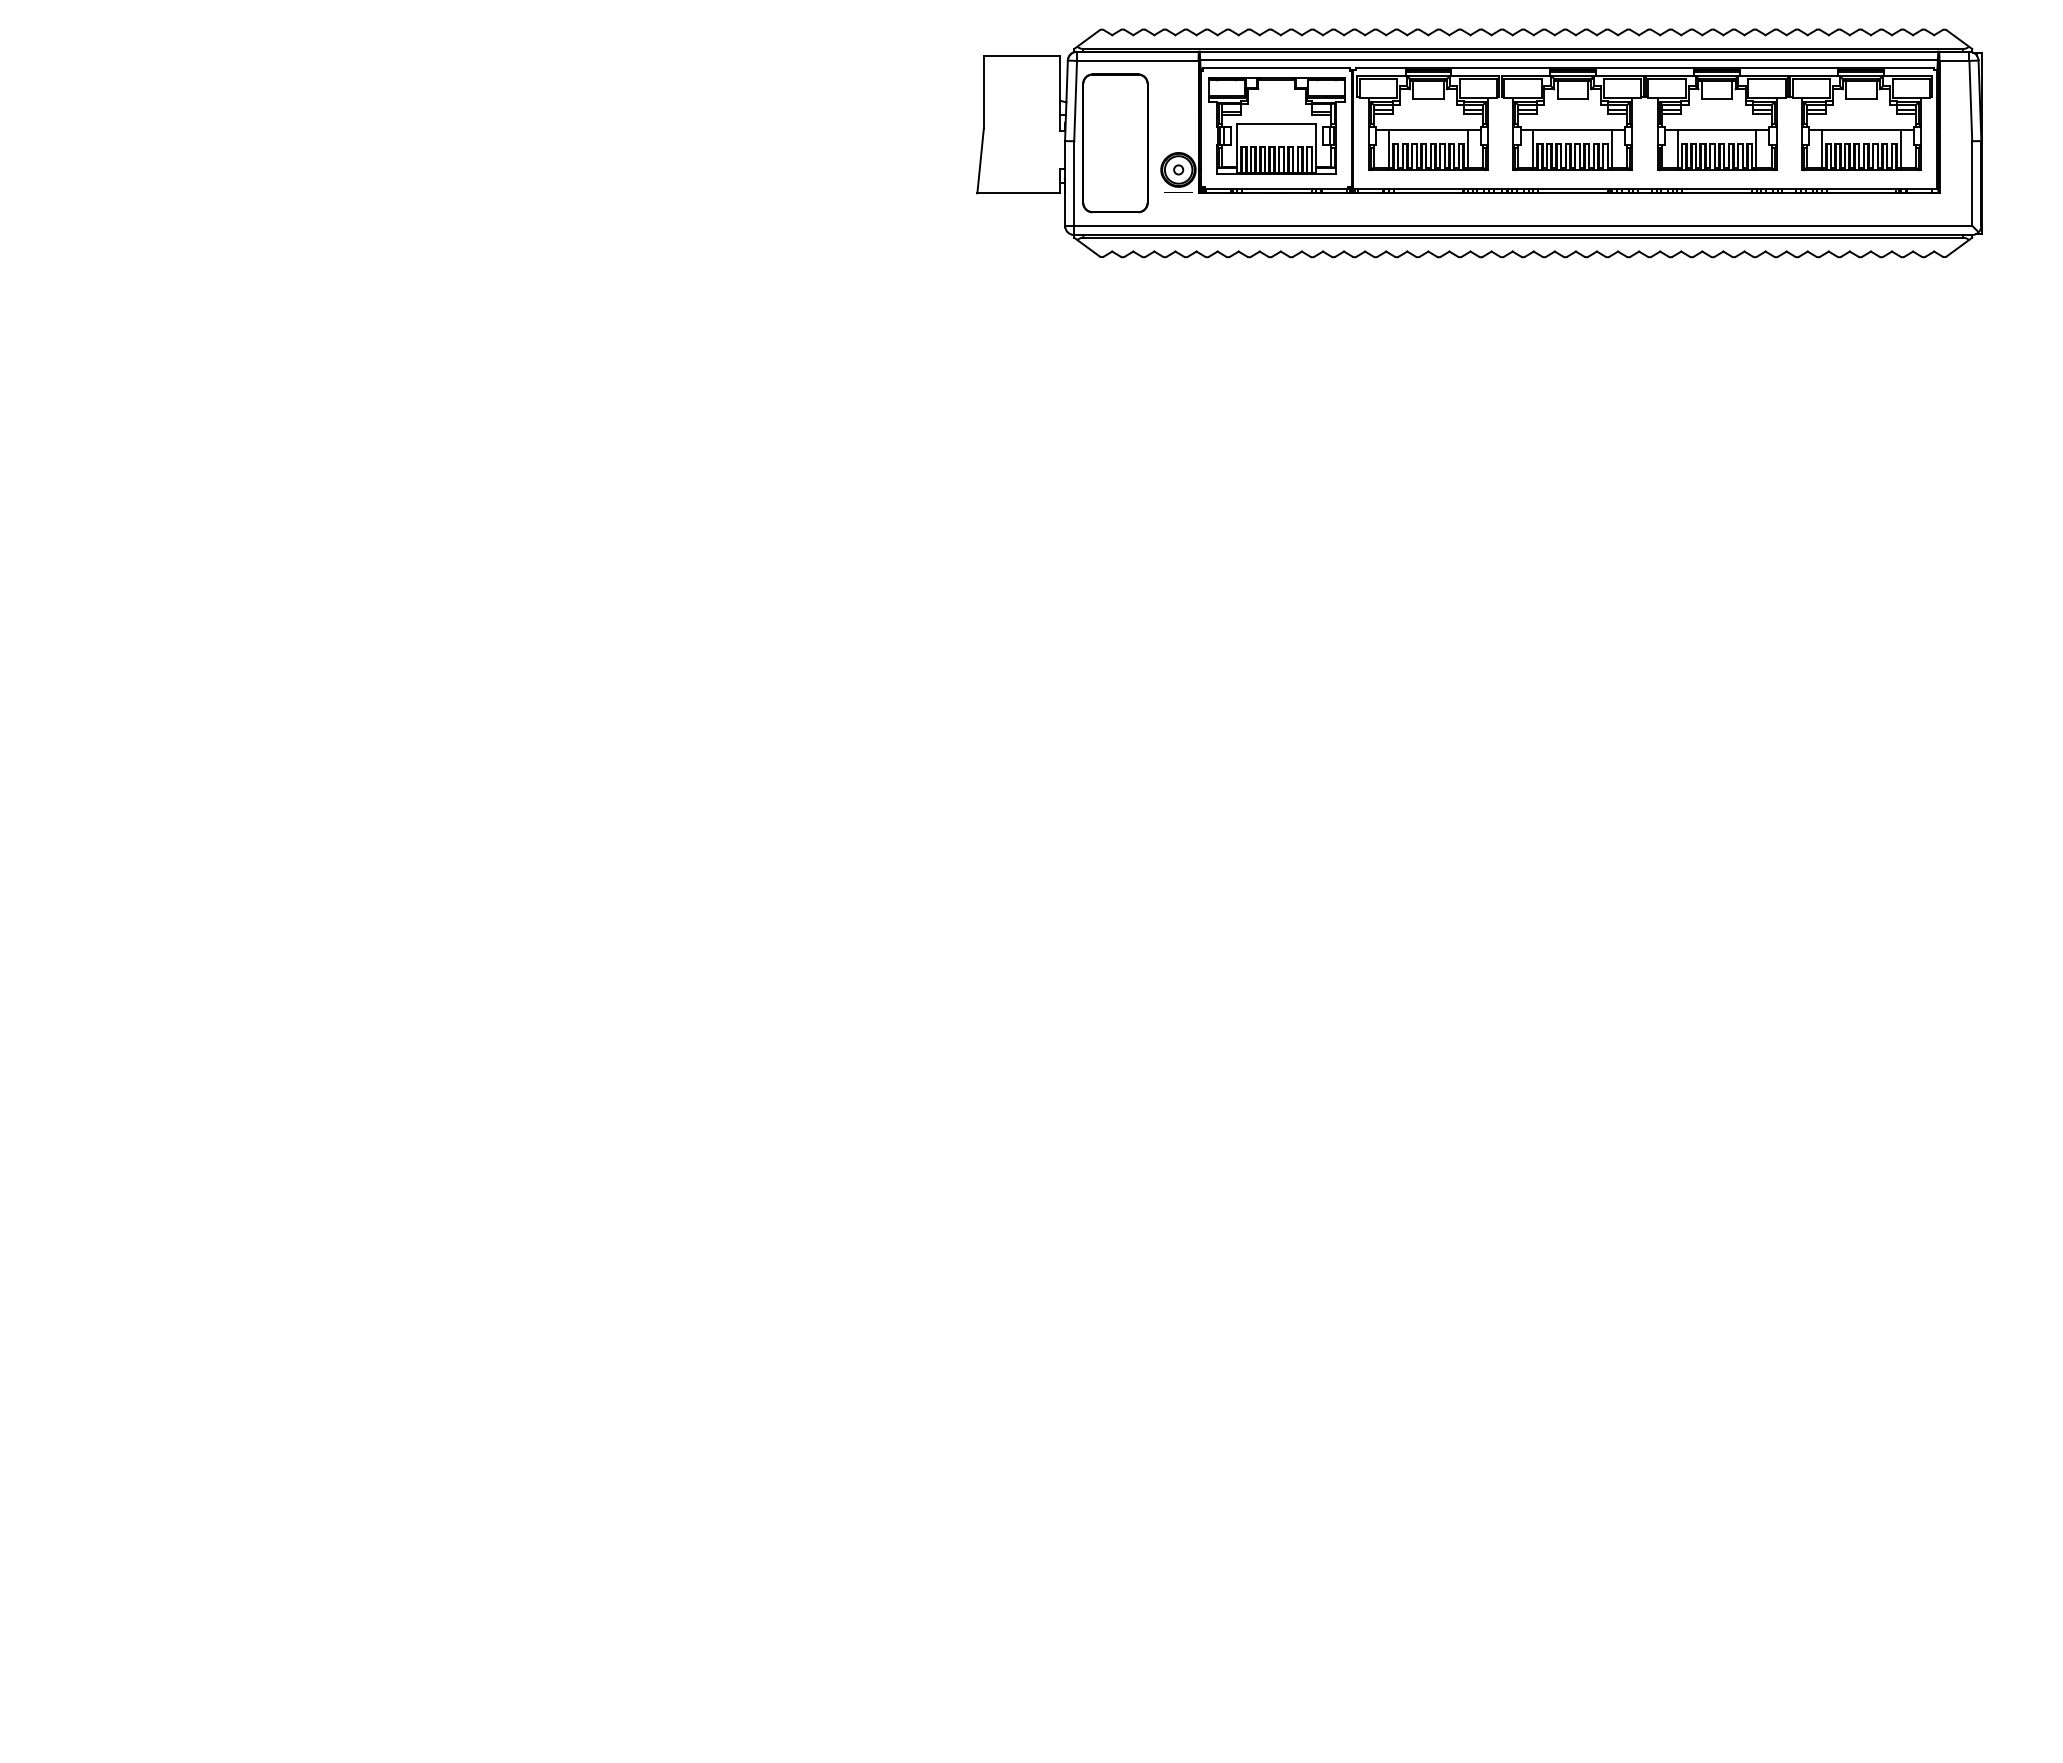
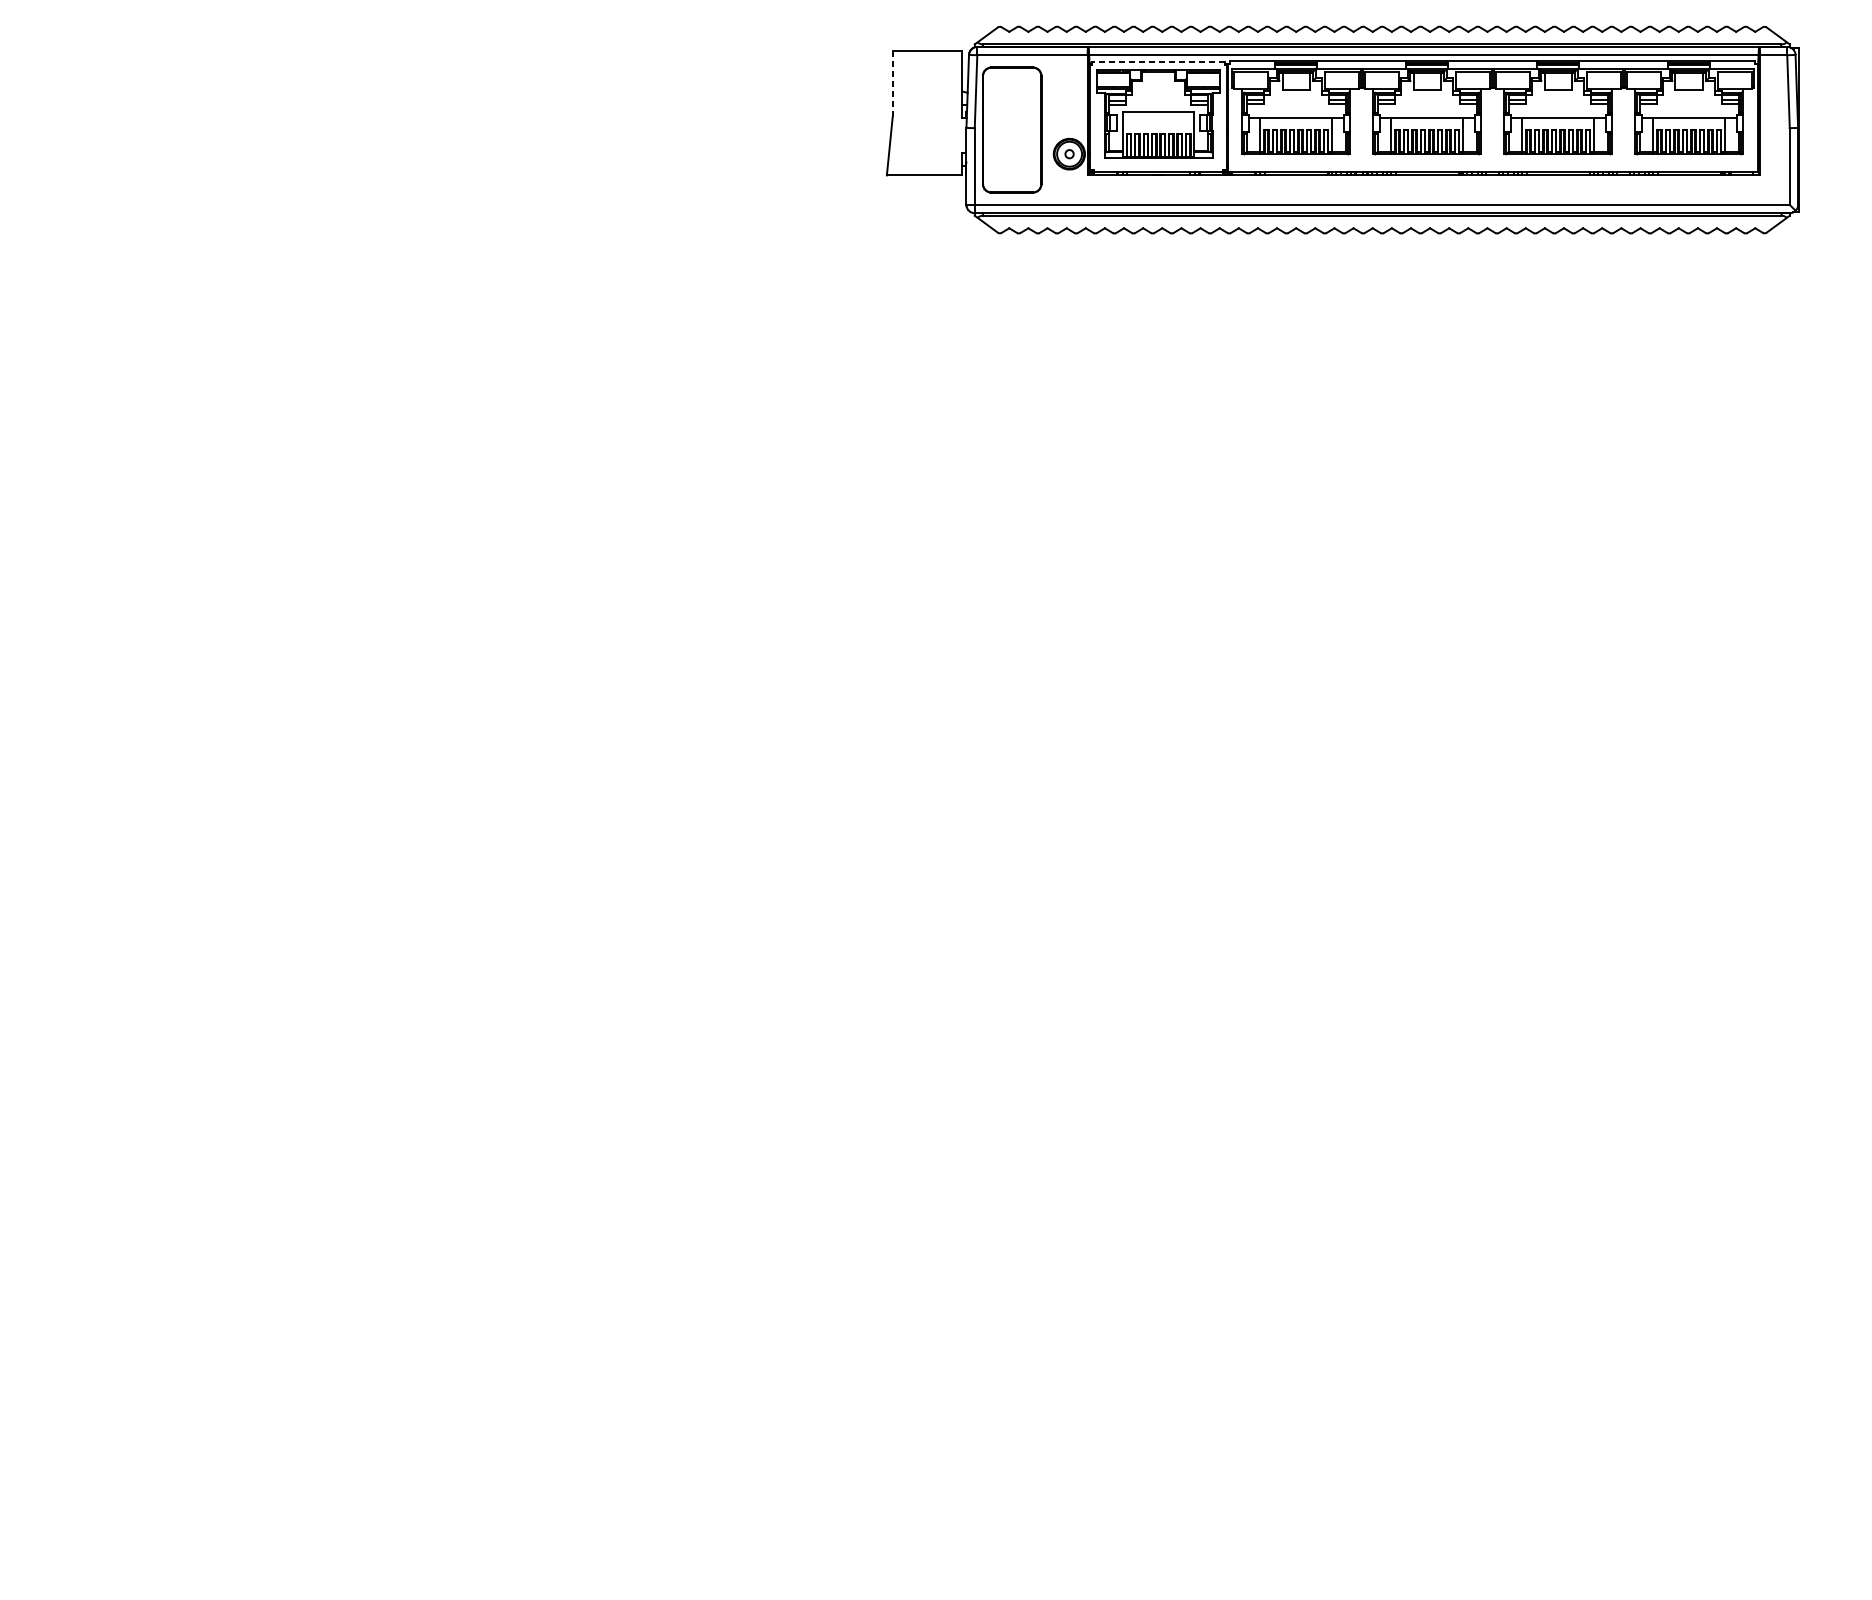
line: (1276, 67) -> (1158, 61), solid -> dashed
line: (983, 92) -> (892, 83), solid -> dashed

